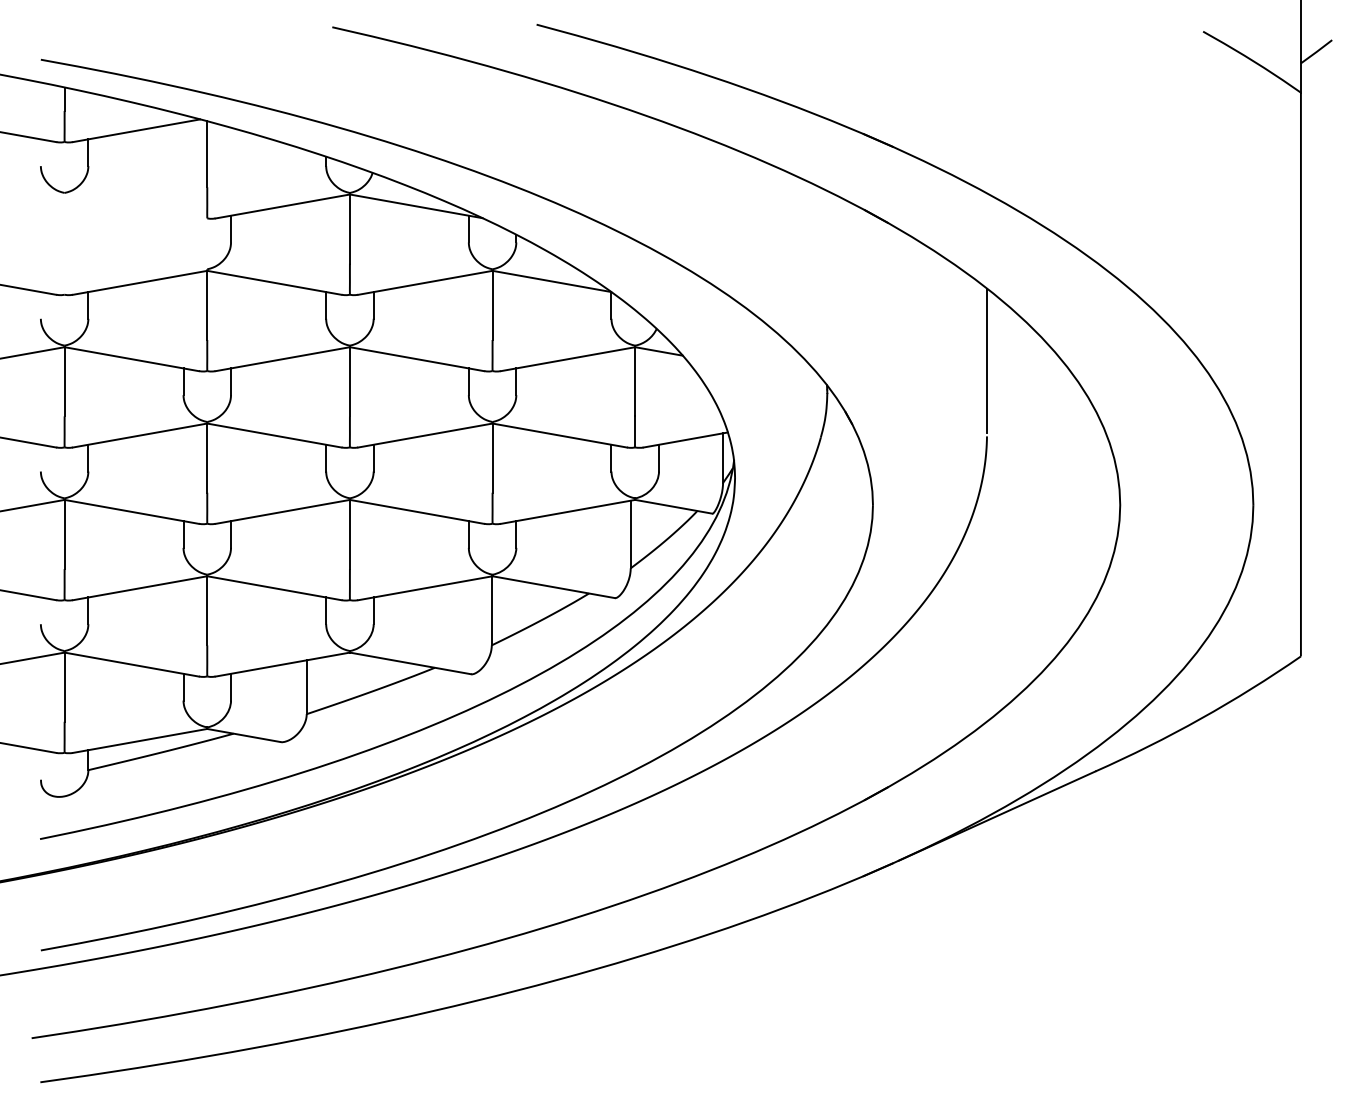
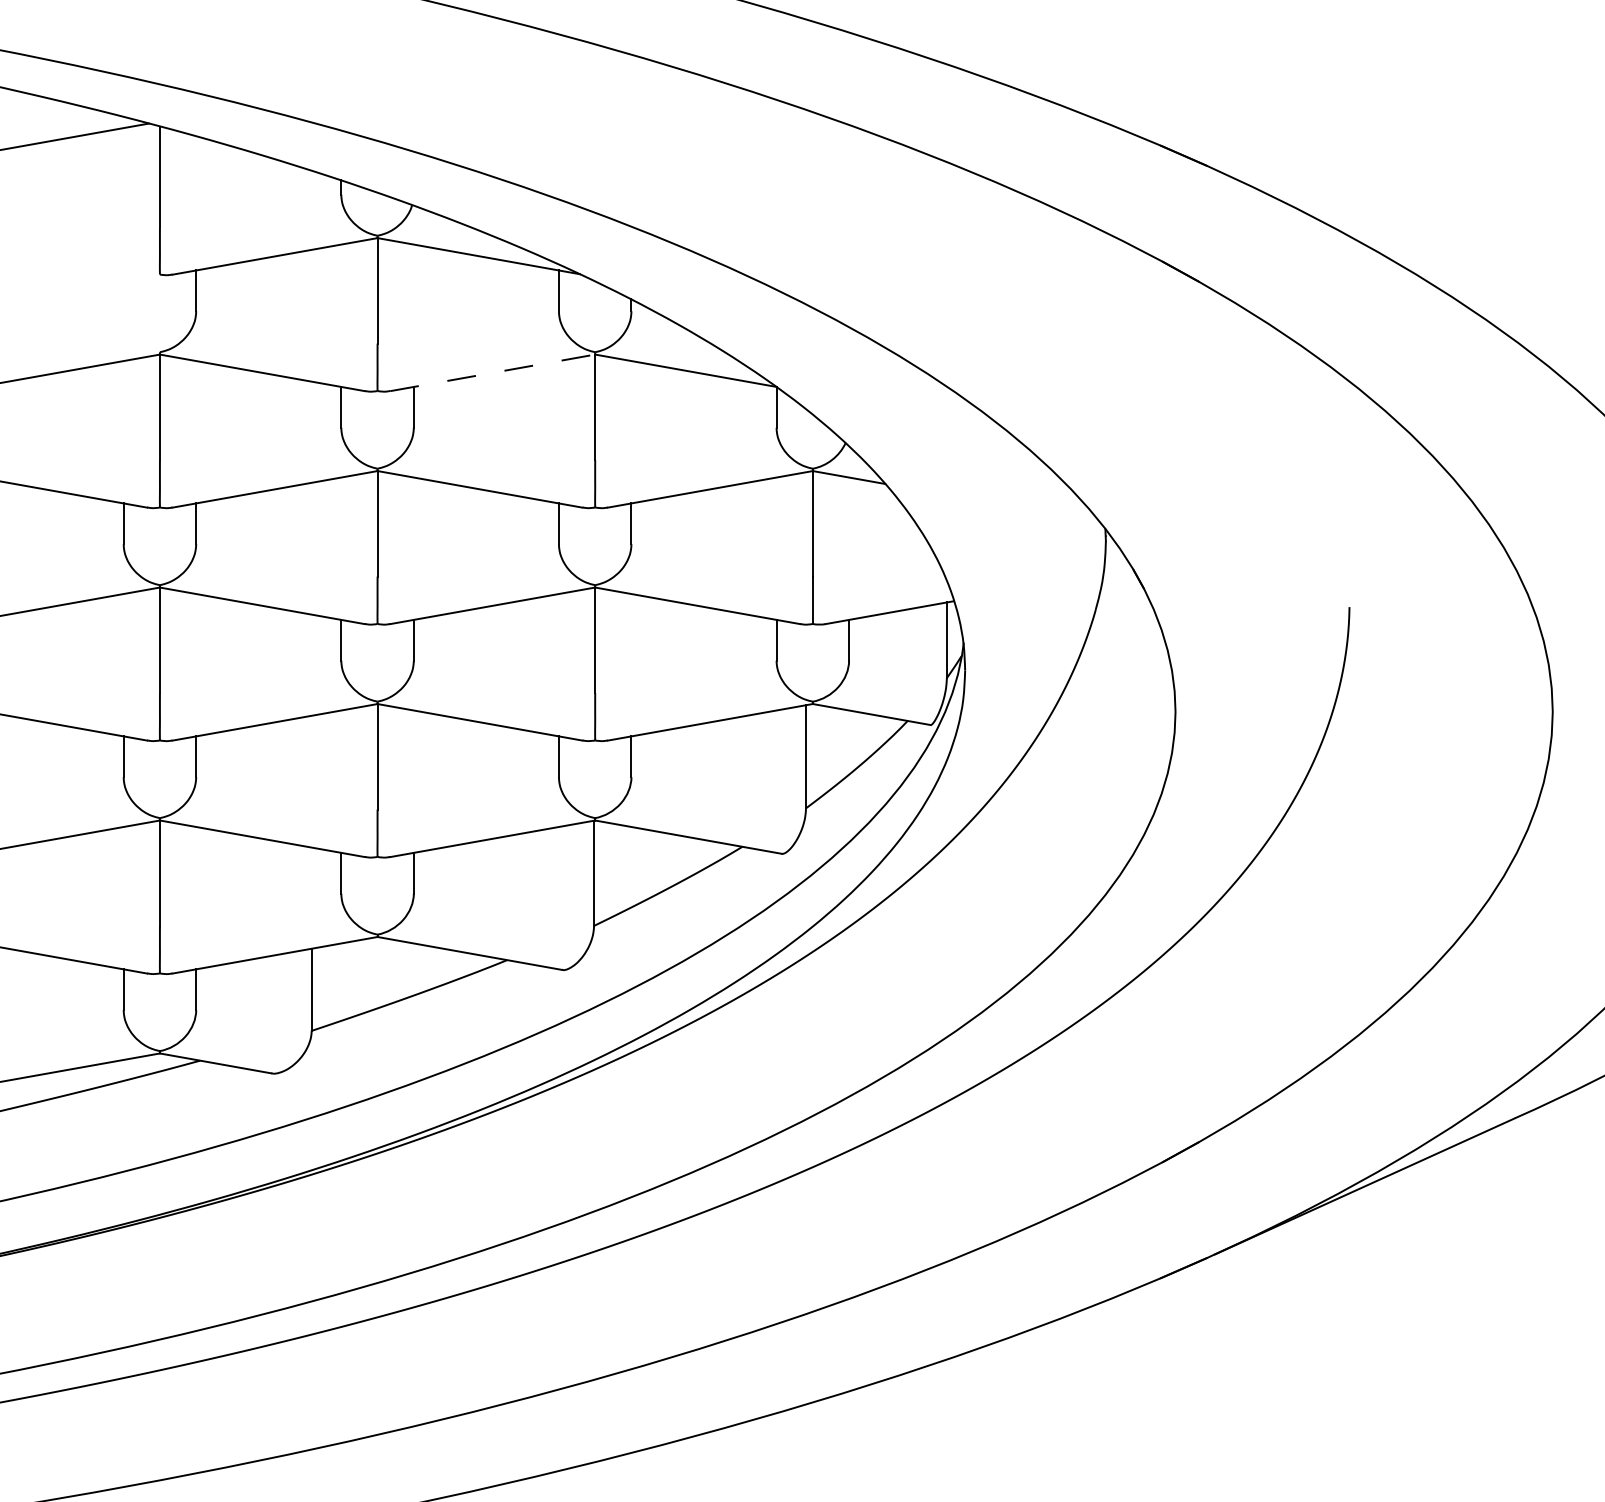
line: (425, 282) -> (492, 372), solid -> dashed
line: (987, 360) -> (1350, 491), removed

